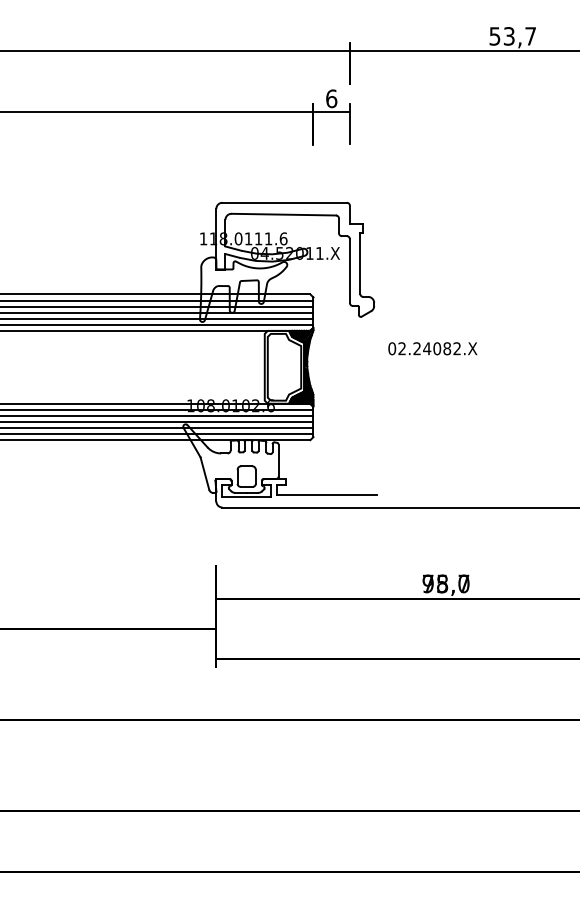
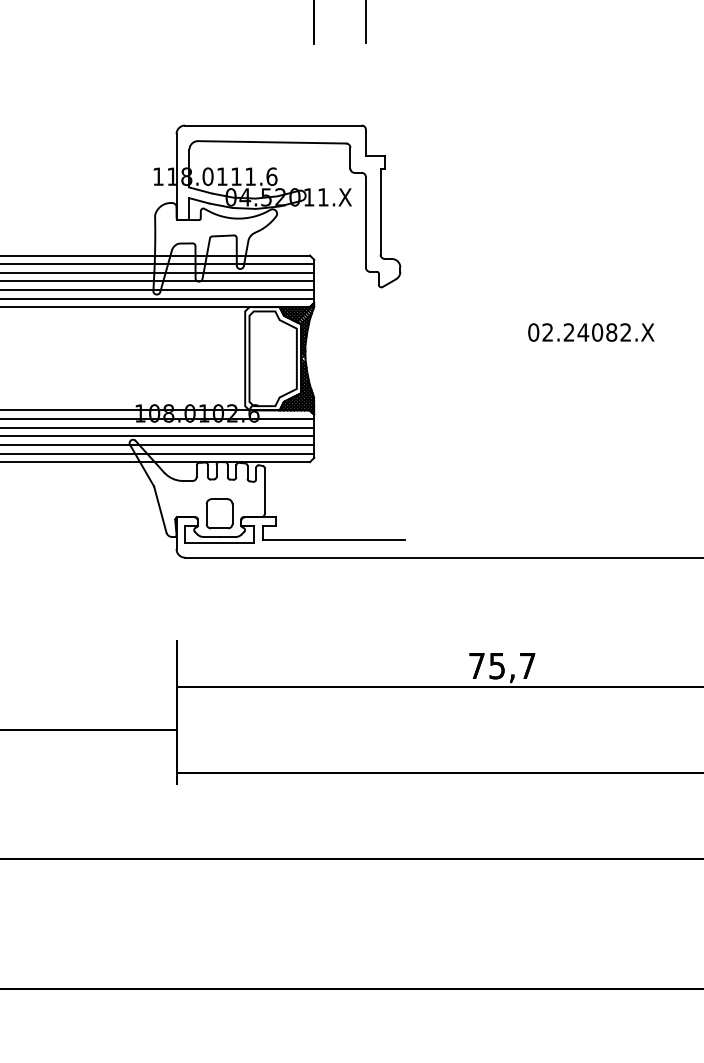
text: (432, 348) -> (590, 332), moved
text: (445, 583) -> (501, 665), 98,0 -> 75,7

